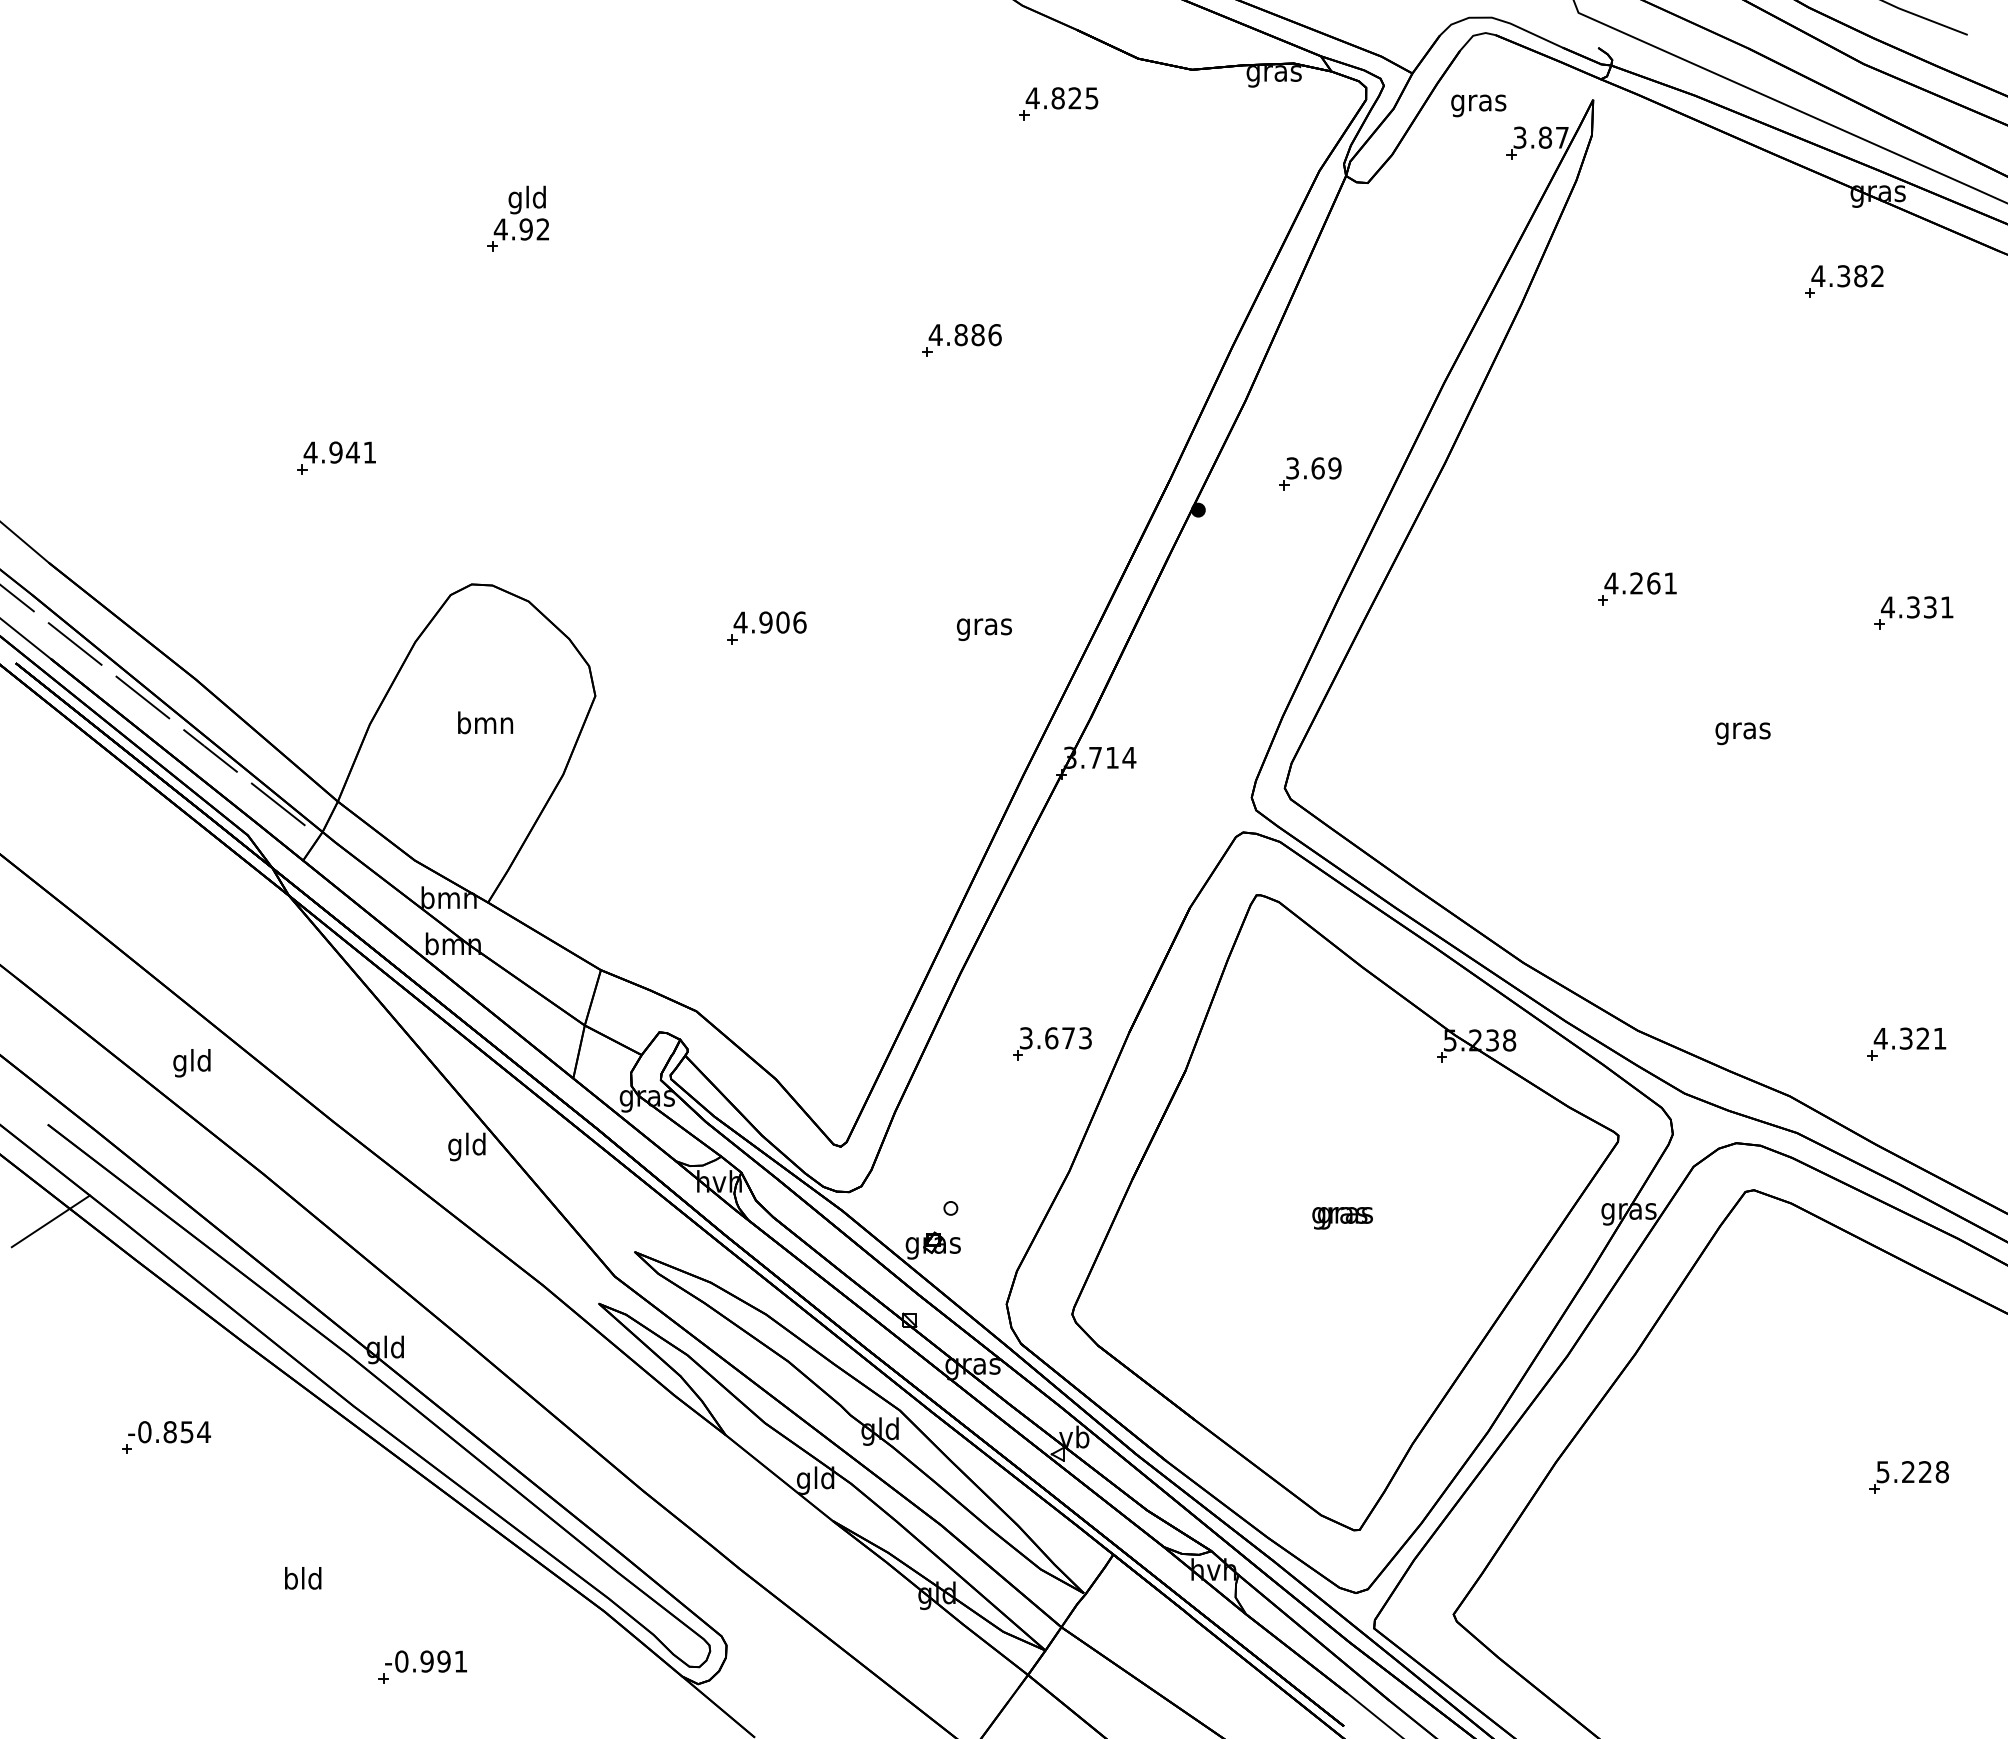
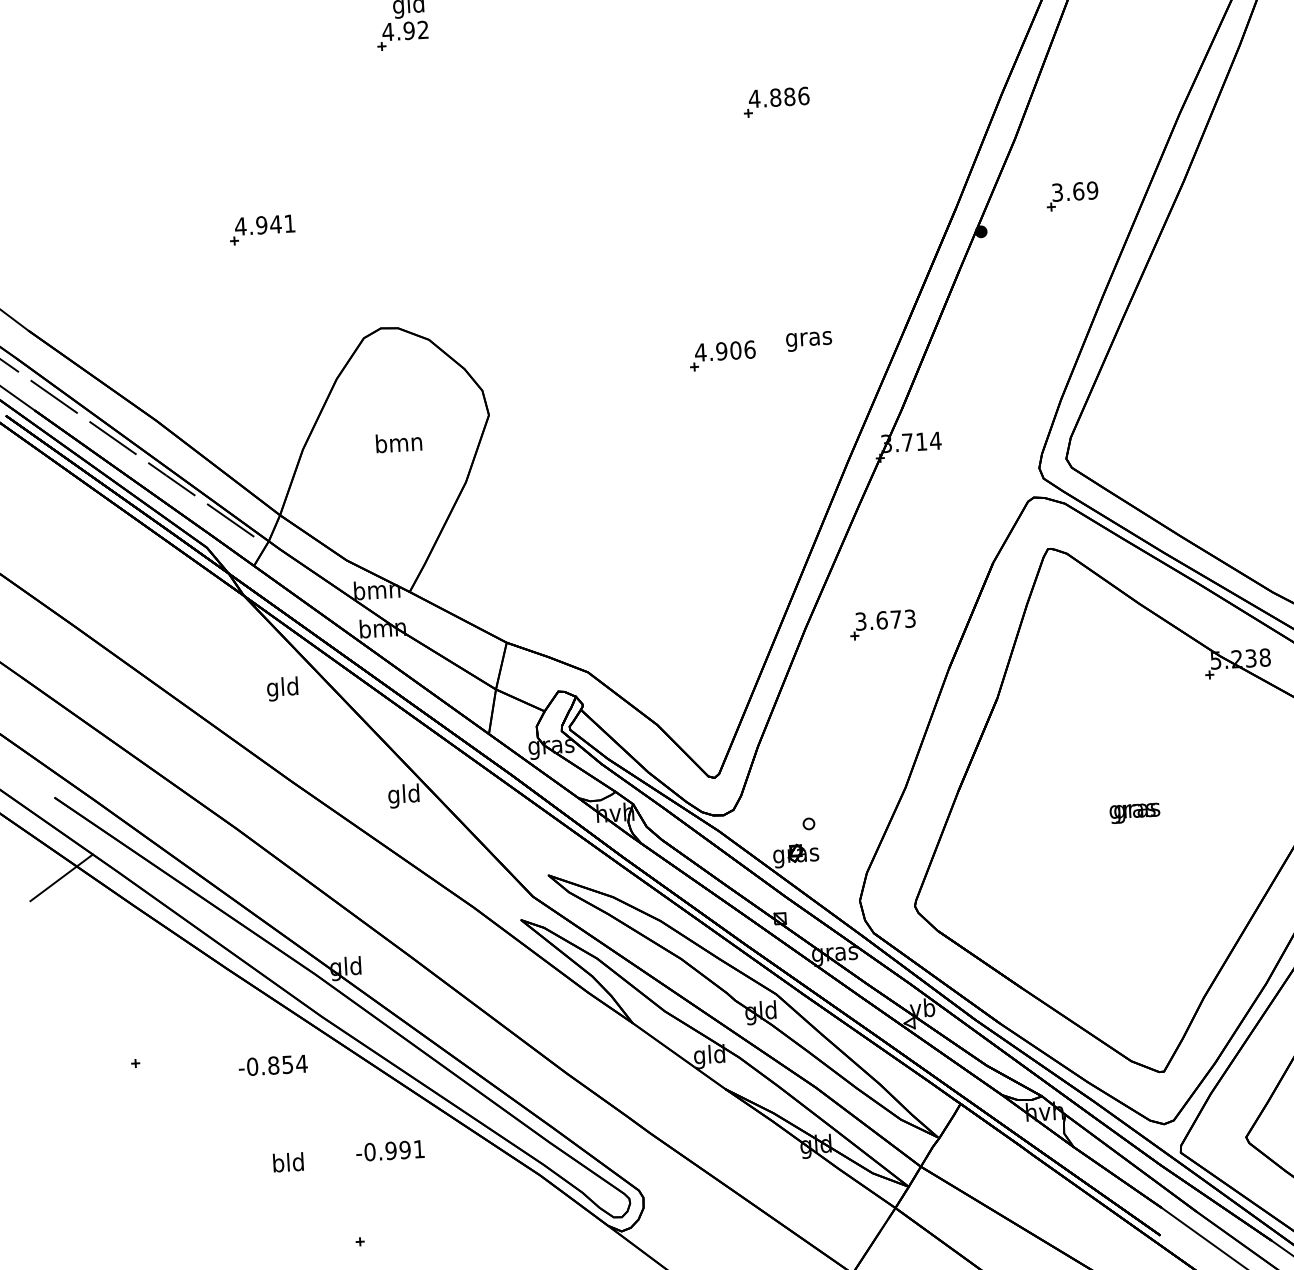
part: (766, 627) -> (722, 355), moved
part: (1052, 1043) -> (883, 624), moved
text: (191, 1063) -> (282, 689), moved
text: (169, 1432) -> (273, 1065), moved
text: (425, 1661) -> (389, 1150), moved

